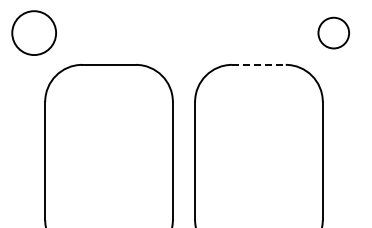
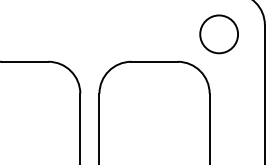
circle: (333, 33) -> (218, 34), size x1.43
line: (258, 64) -> (154, 61), dashed -> solid

